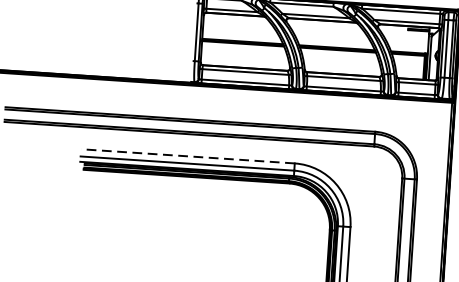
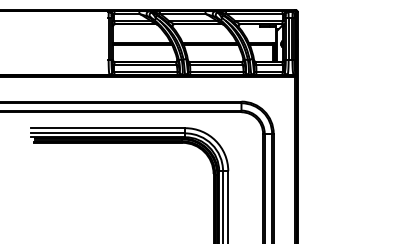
line: (186, 156) -> (107, 128), dashed -> solid

